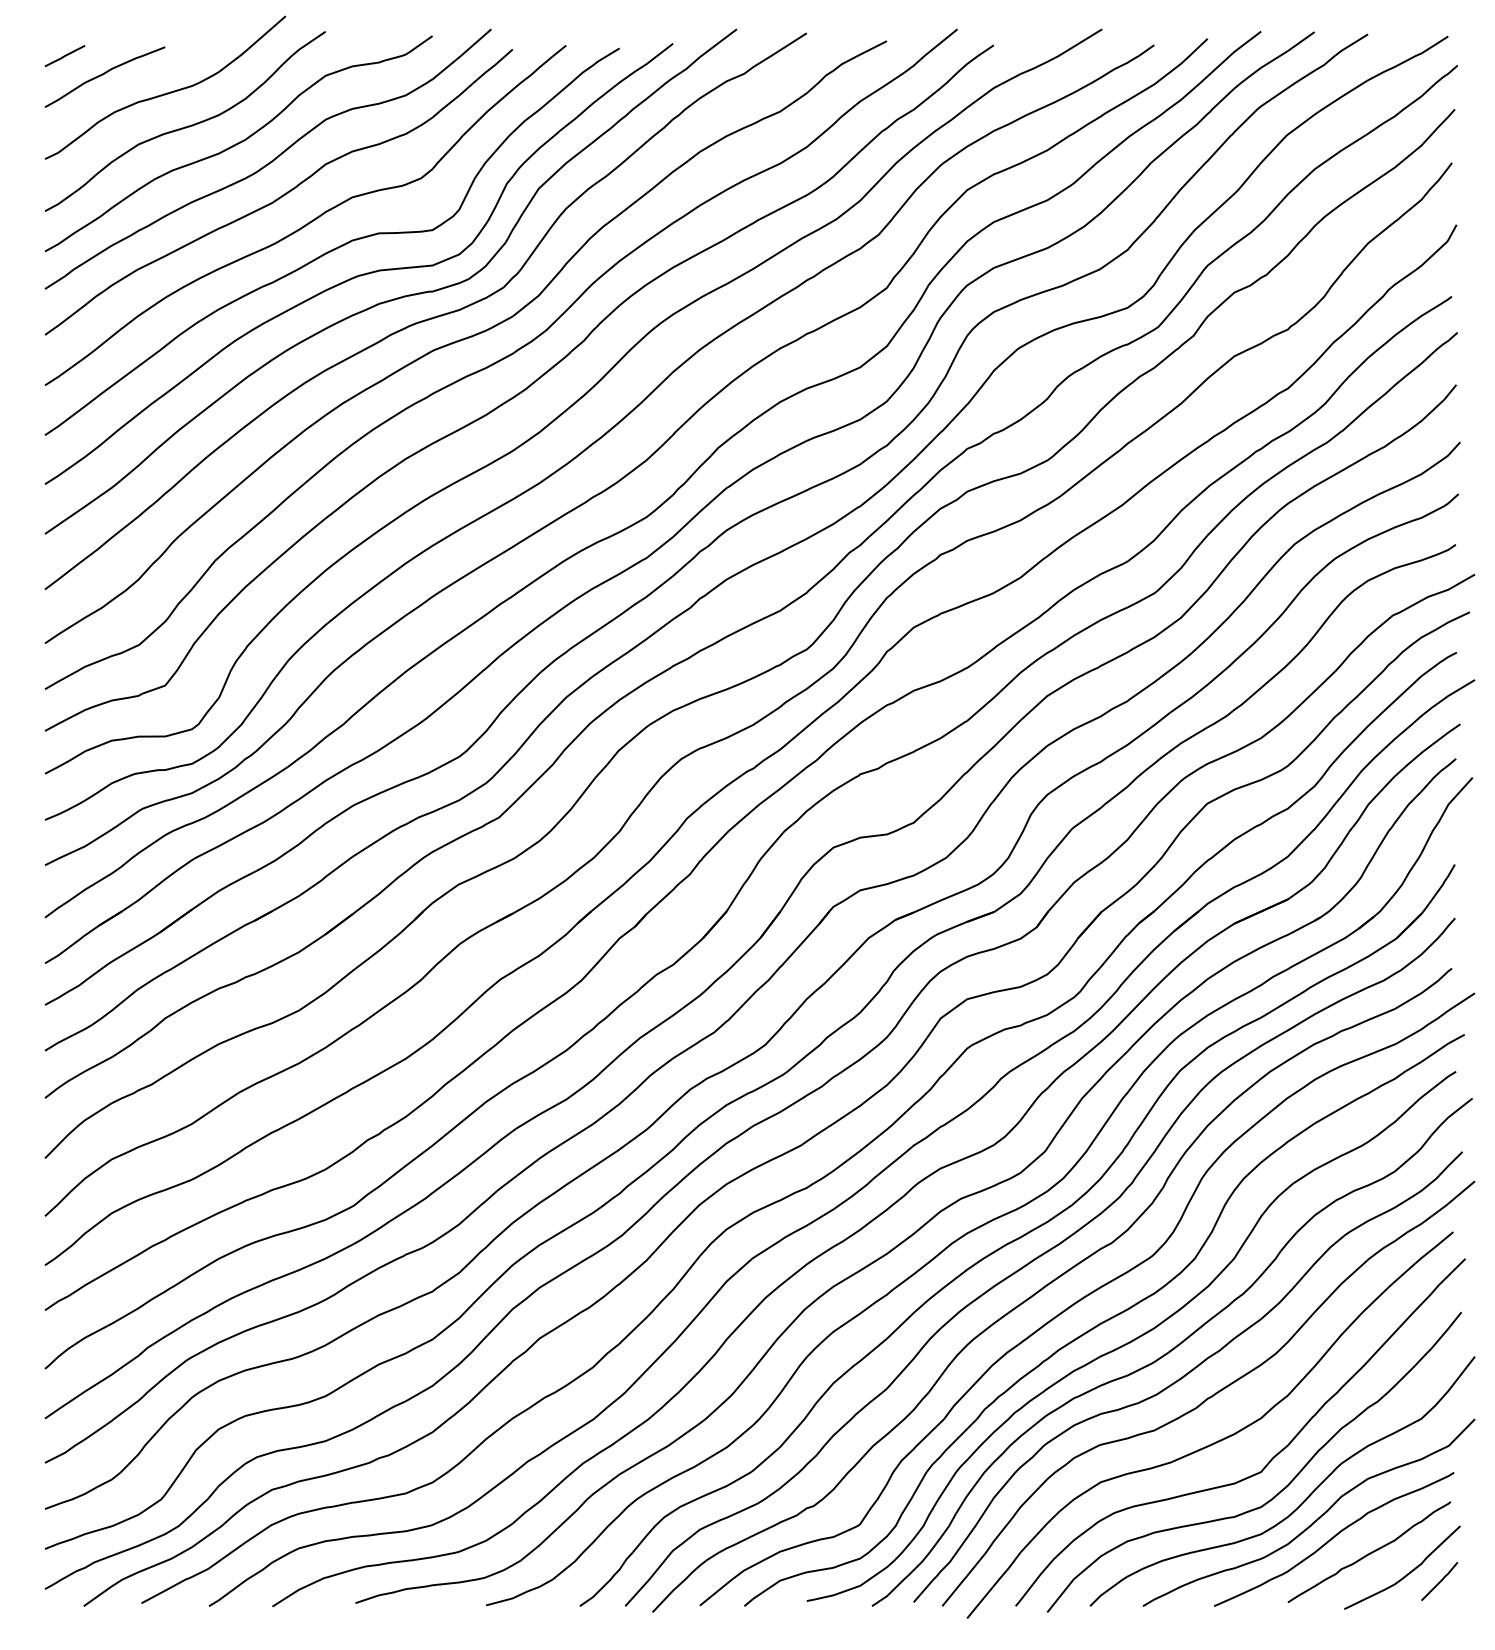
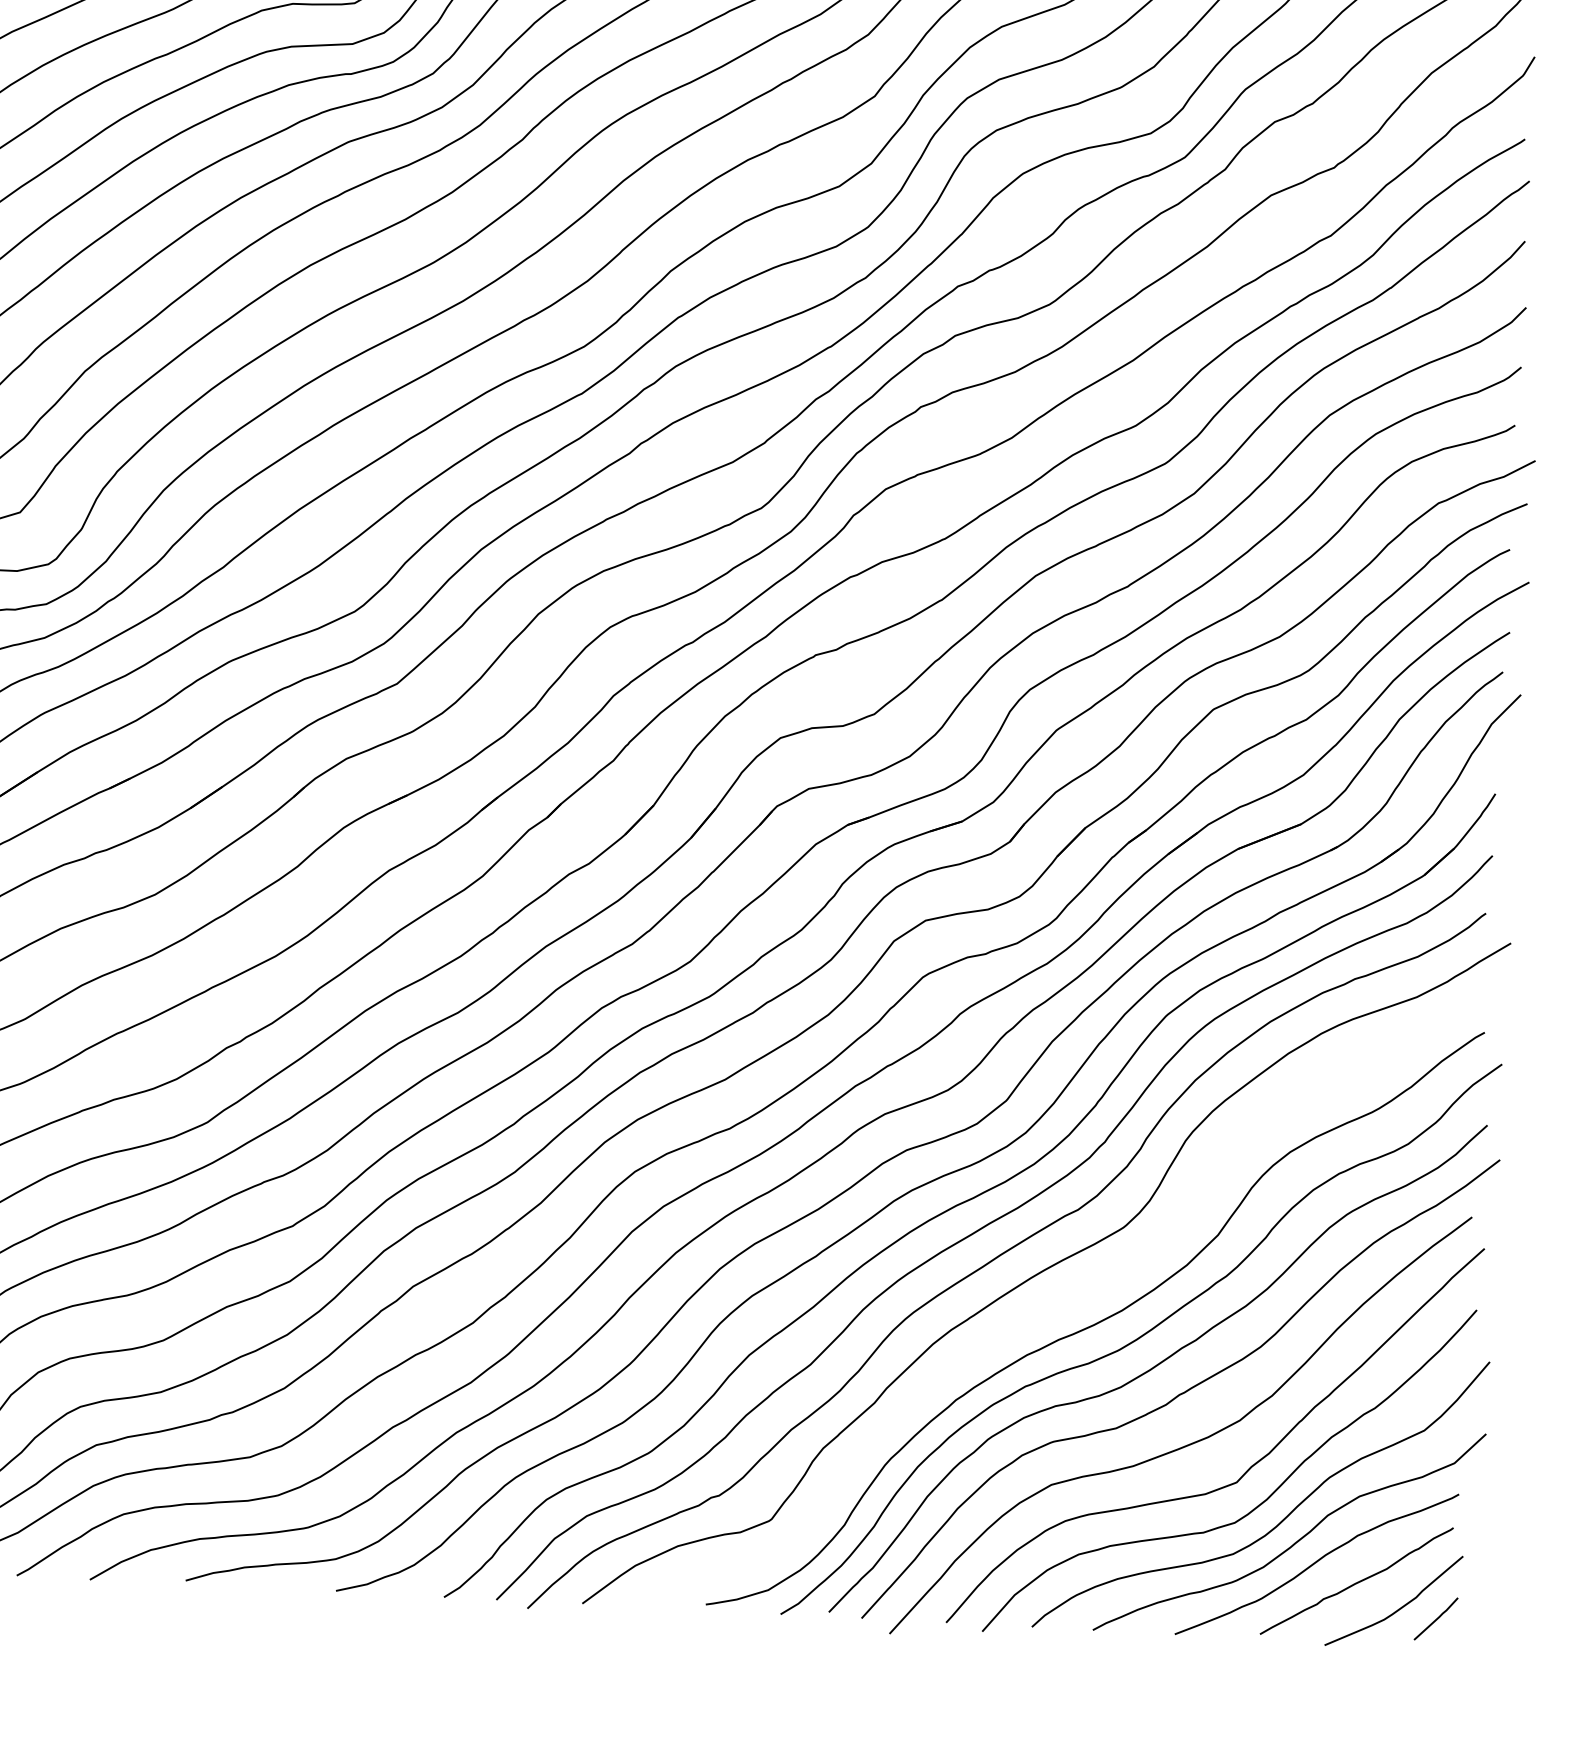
curve: (1104, 1320) -> (1065, 1298), removed

